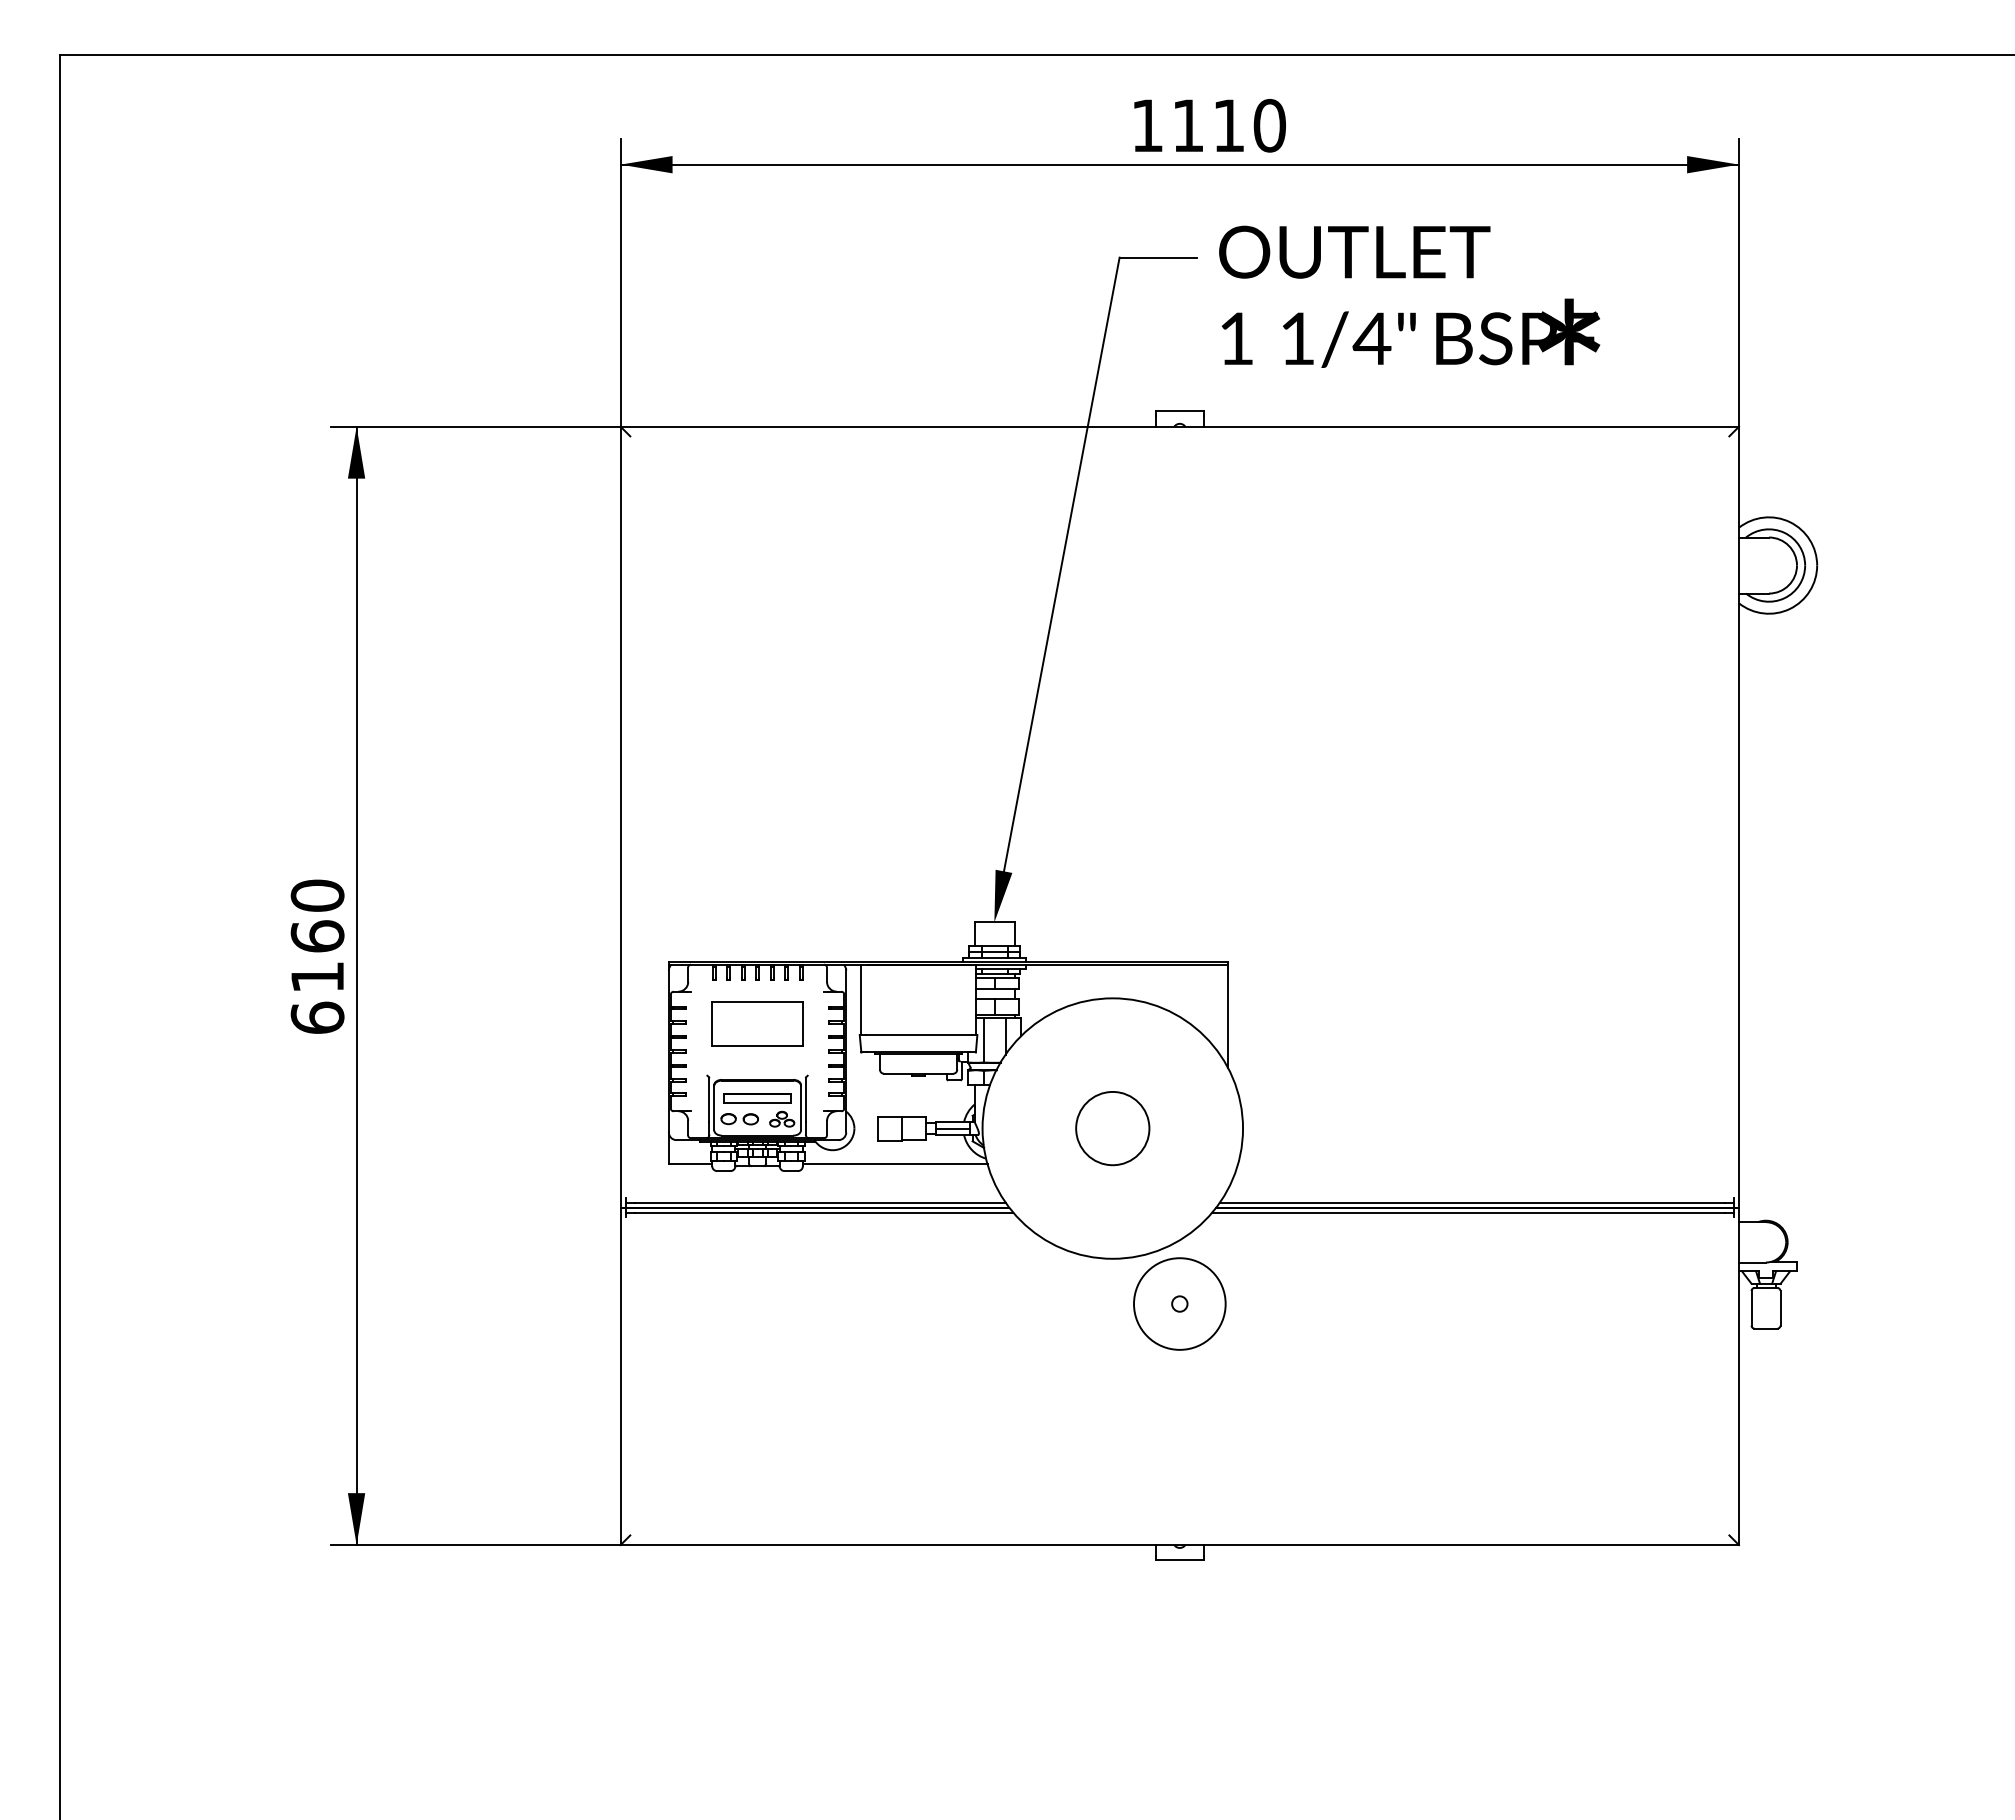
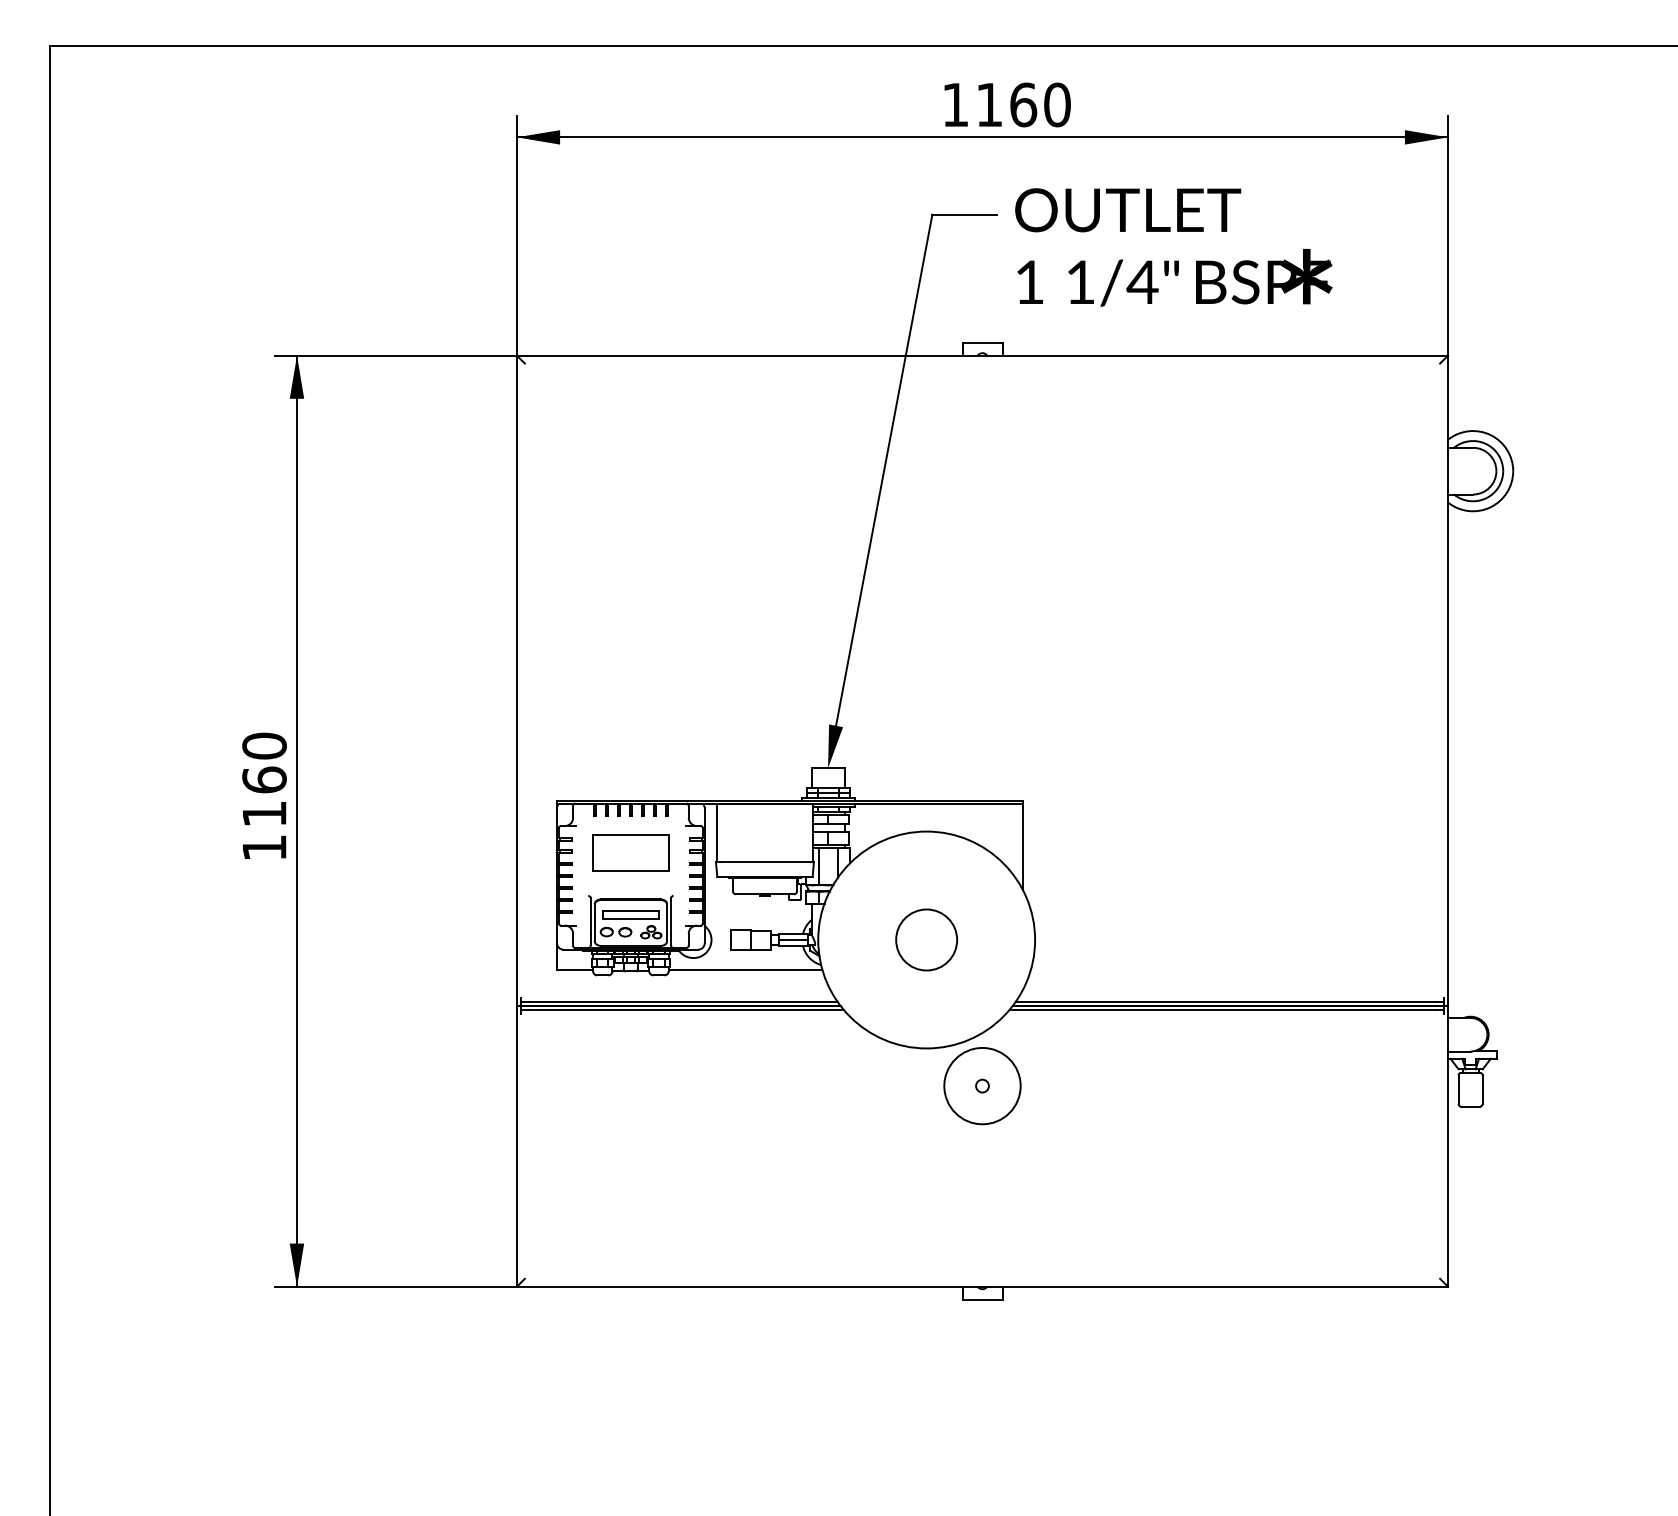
text: (1229, 125) -> (1023, 104), 1110 -> 1160
text: (317, 1017) -> (264, 847), 6160 -> 1160

